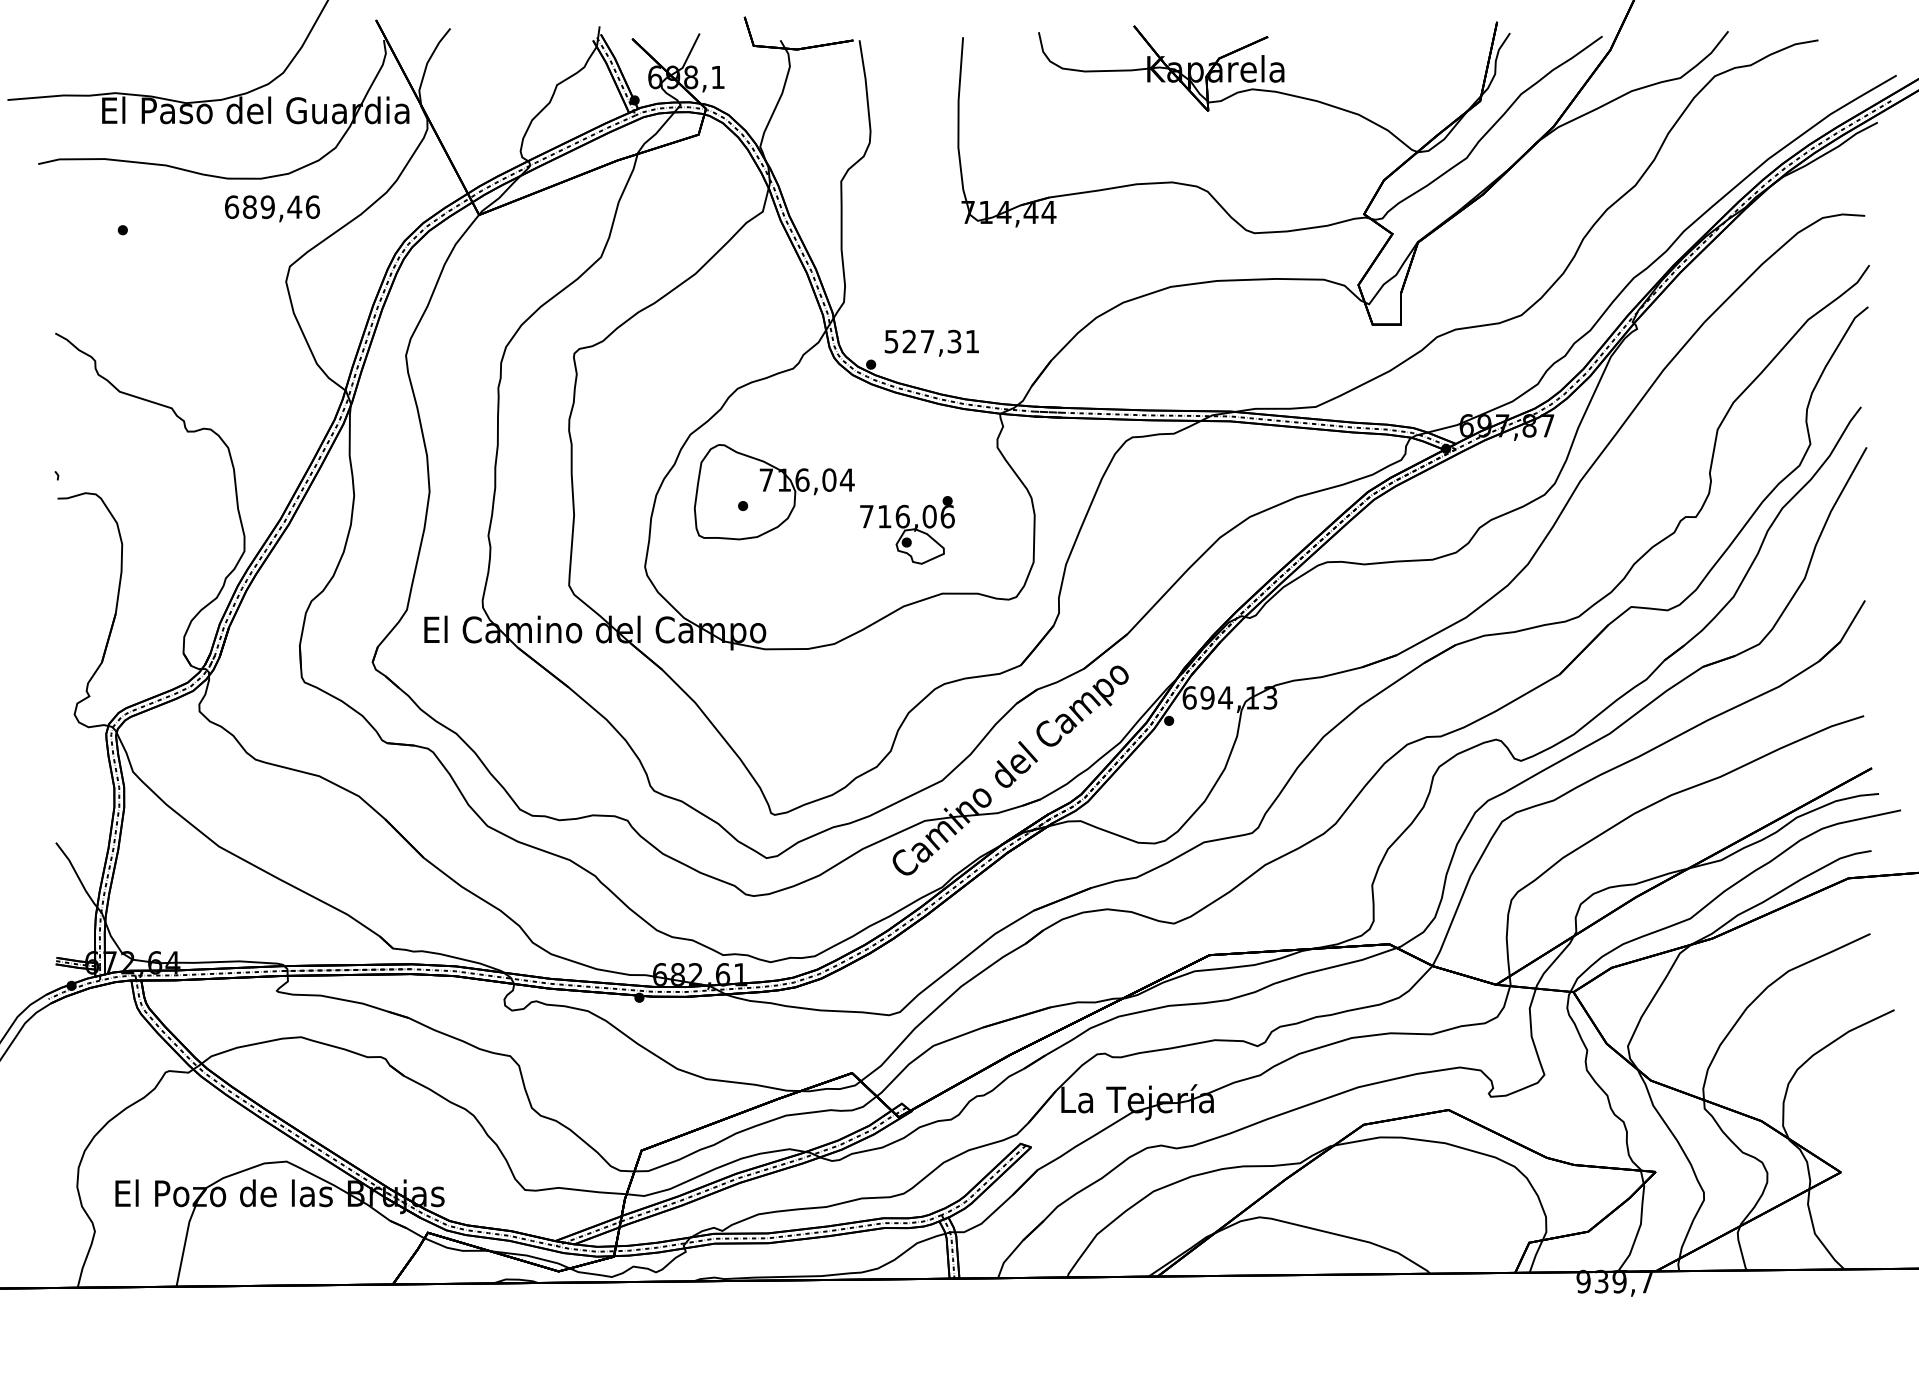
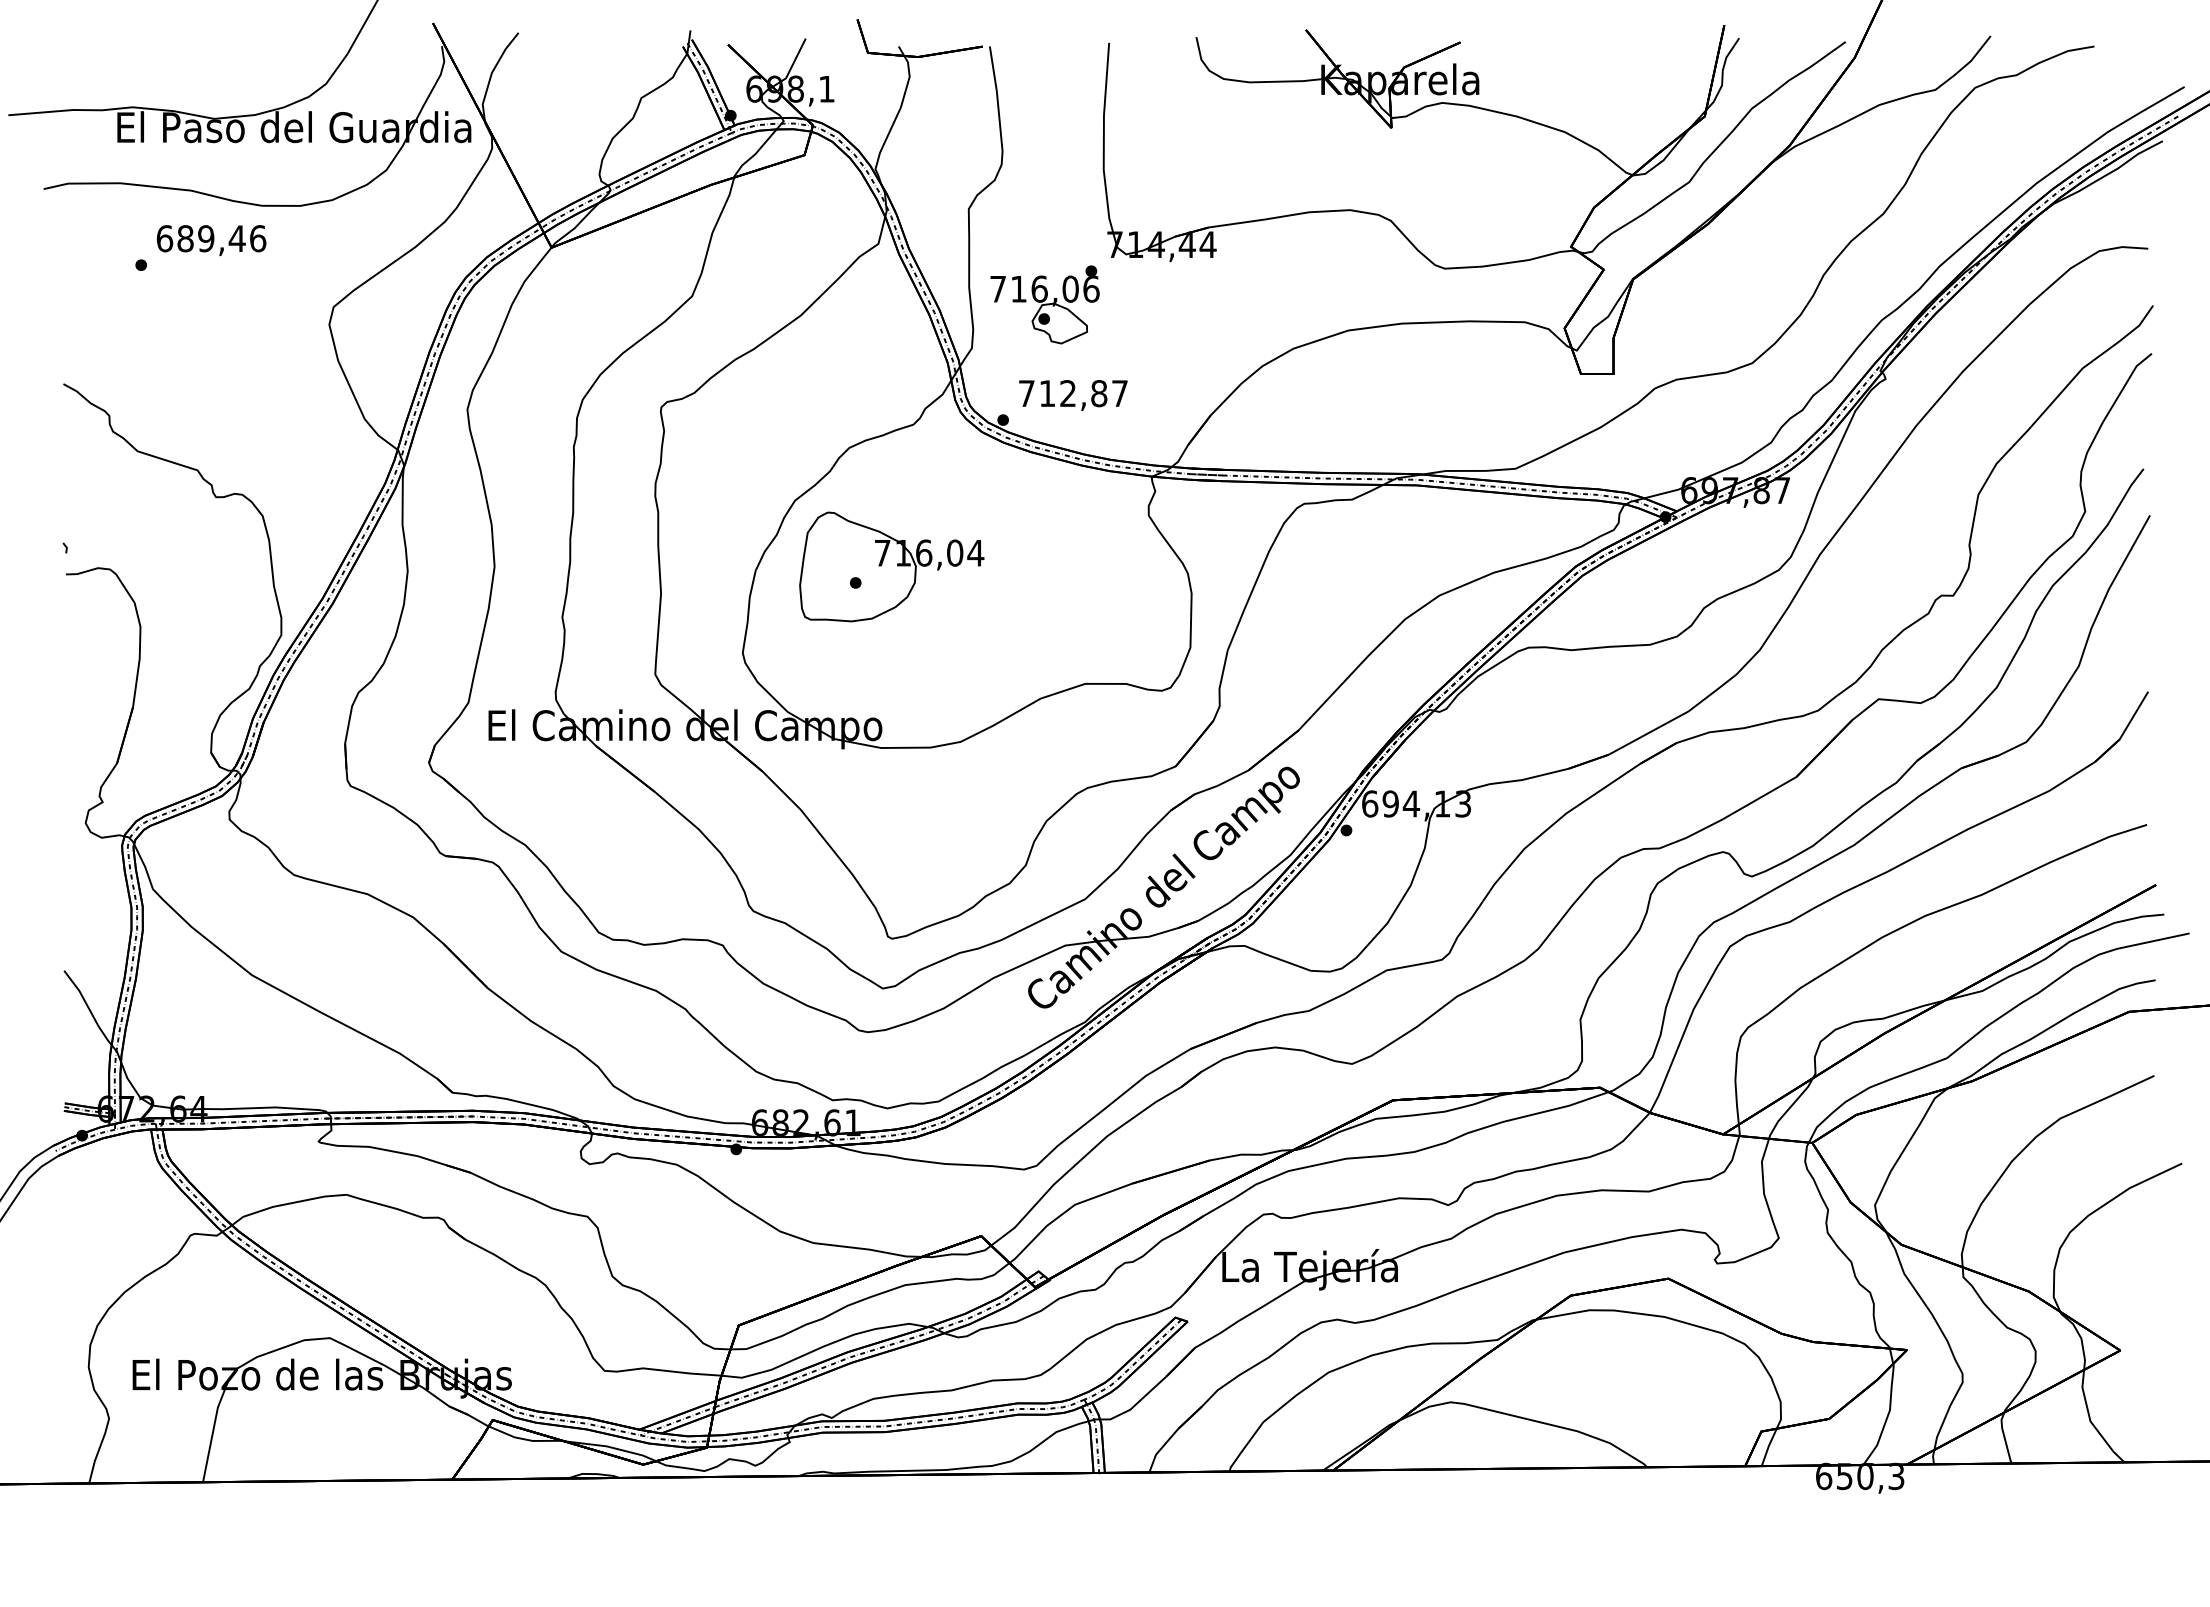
text: (272, 208) -> (211, 240), moved
text: (932, 341) -> (1073, 393), 527,31 -> 712,87
part: (906, 529) -> (1044, 304), moved
text: (1614, 1281) -> (1859, 1476), 939,7 -> 650,3

